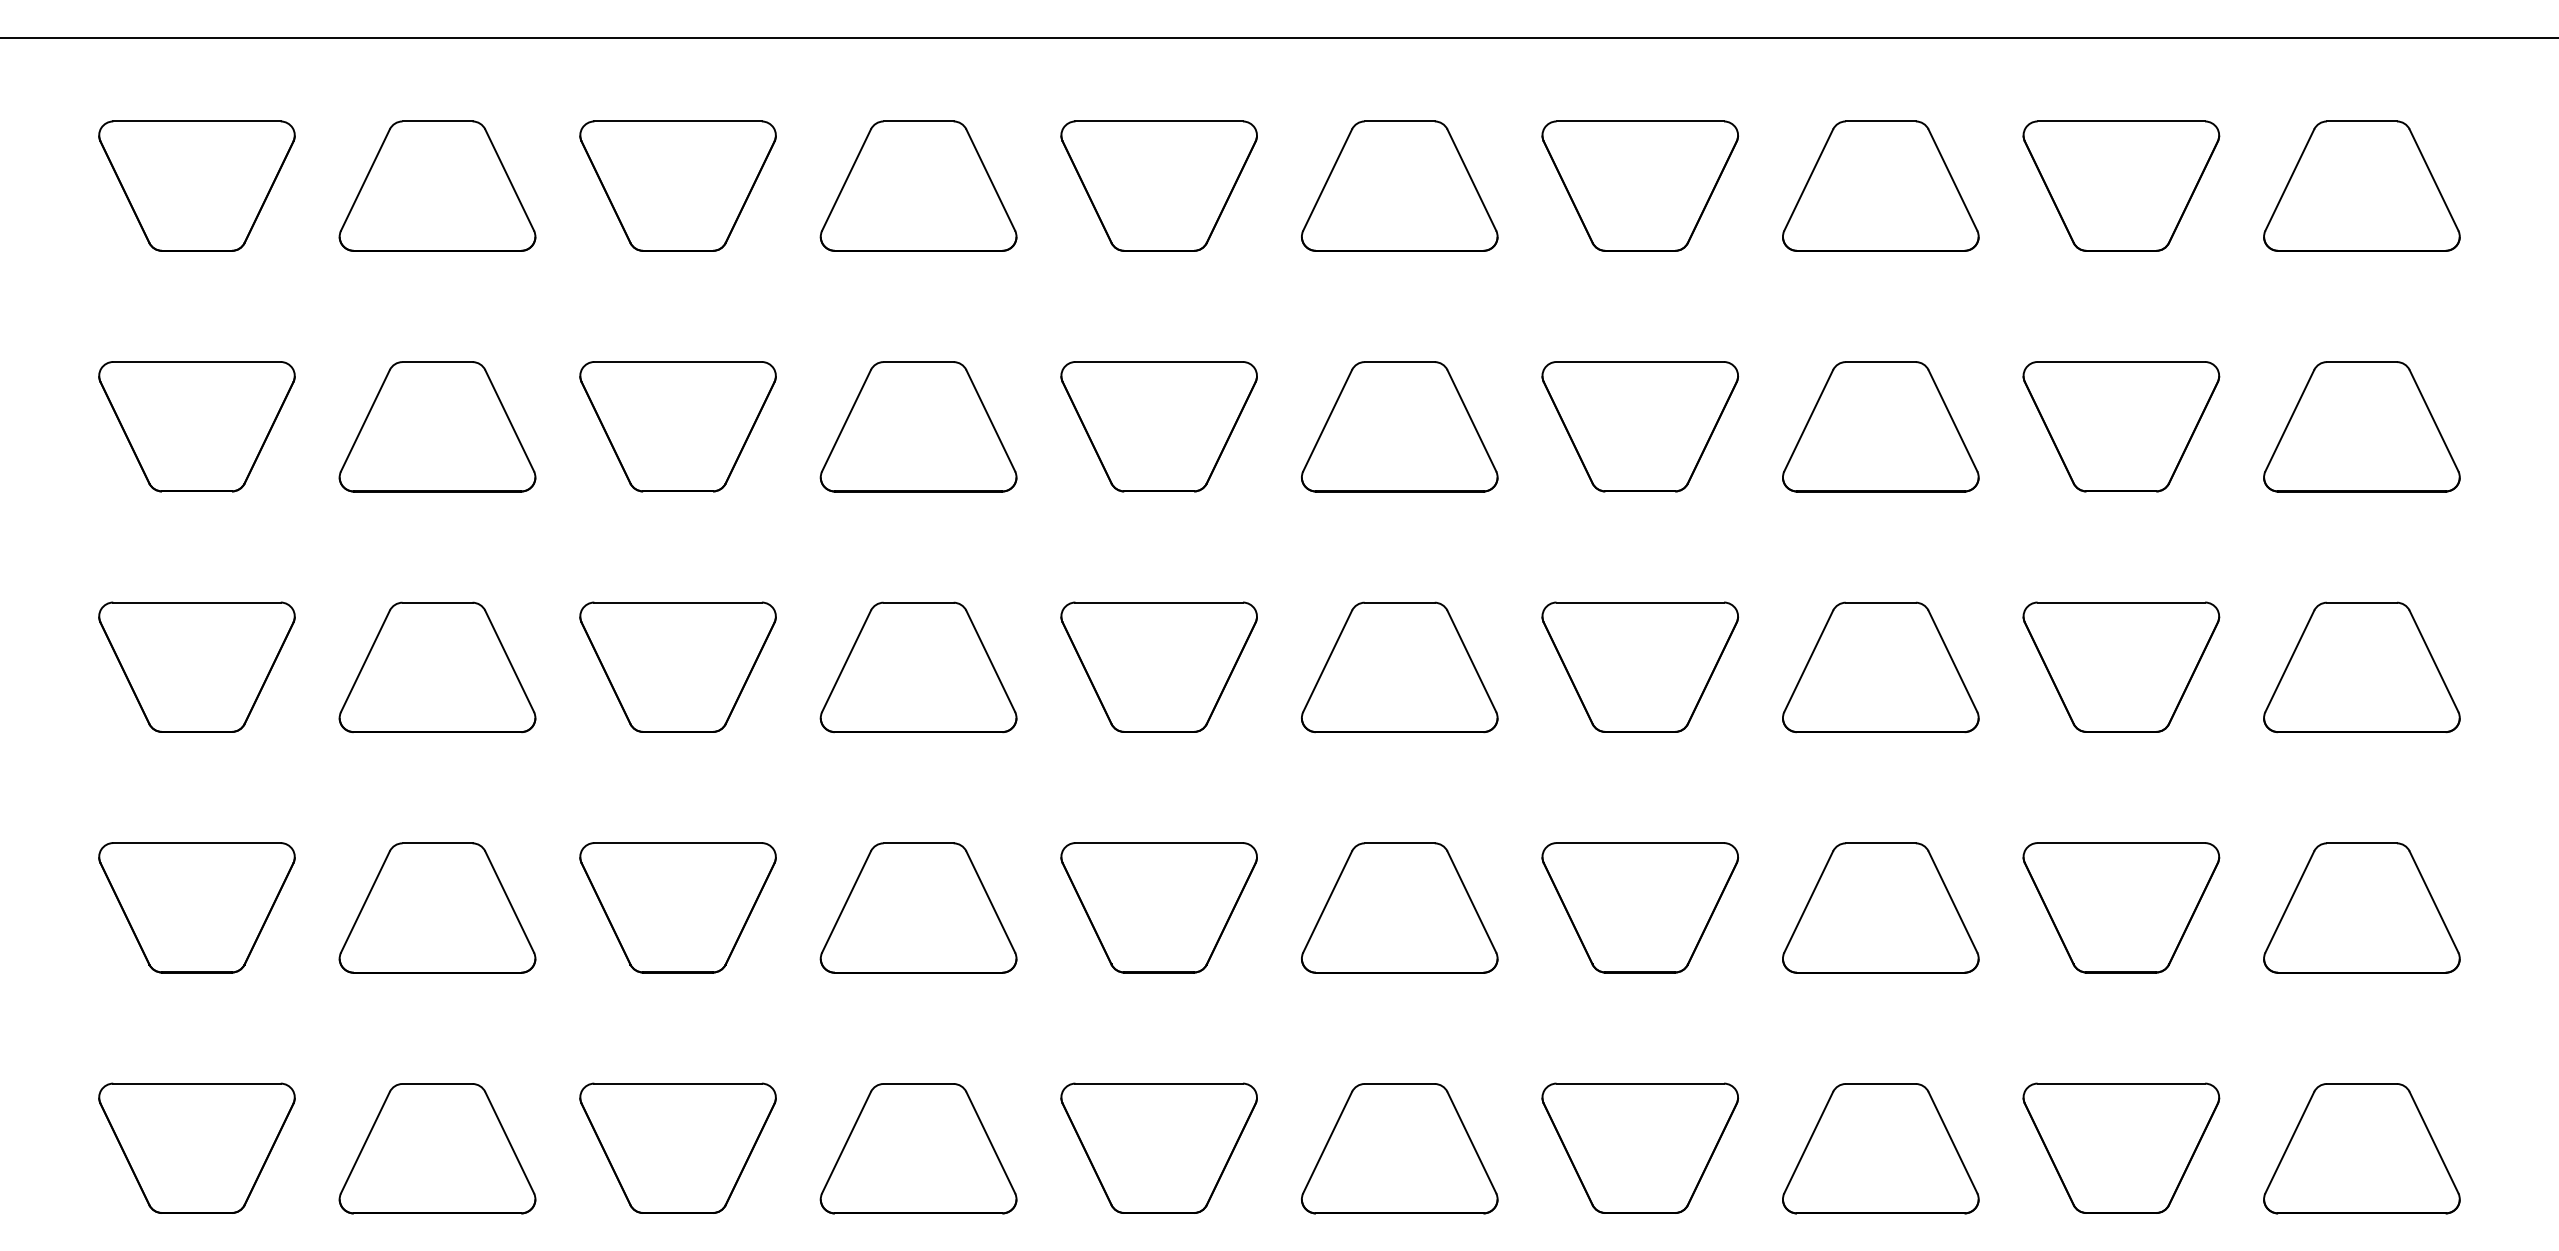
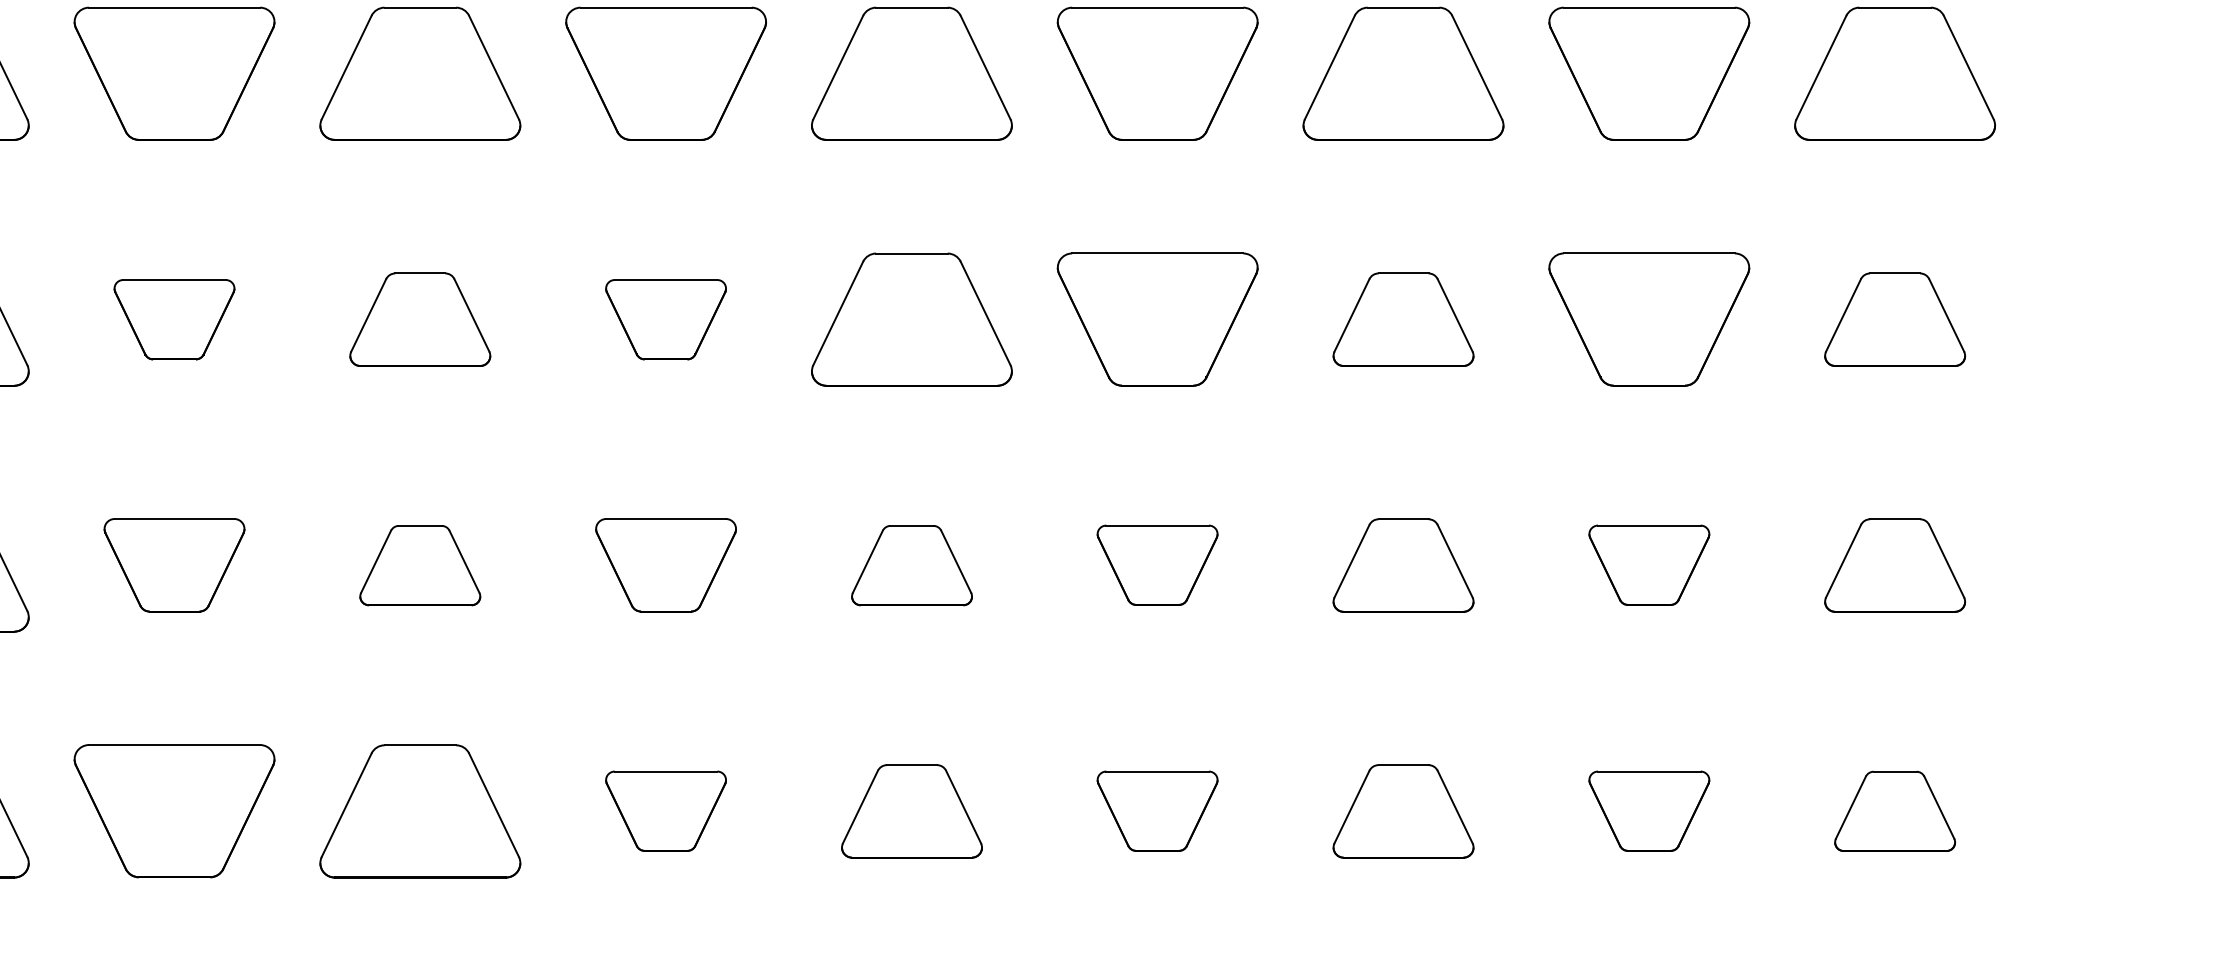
part: (677, 426) -> (173, 319), size x0.6
part: (918, 426) -> (420, 319), size x0.7
part: (1158, 426) -> (665, 319), size x0.6
part: (1880, 426) -> (1403, 319), size x0.7
part: (2361, 426) -> (1894, 319), size x0.7
part: (677, 666) -> (173, 564), size x0.7
part: (1158, 666) -> (665, 564), size x0.7
part: (1639, 666) -> (1156, 564), size x0.6
part: (2121, 666) -> (1649, 564), size x0.6
part: (918, 667) -> (420, 565), size x0.6
part: (1399, 667) -> (911, 565), size x0.6
part: (1880, 667) -> (1403, 565), size x0.7
part: (2361, 667) -> (1894, 565), size x0.7
part: (1158, 907) -> (665, 810), size x0.6
part: (1399, 907) -> (911, 810), size x0.7
part: (1639, 907) -> (1156, 810), size x0.6
part: (1880, 907) -> (1403, 810), size x0.7
part: (2121, 907) -> (1649, 810), size x0.6
part: (2361, 907) -> (1894, 810), size x0.6

